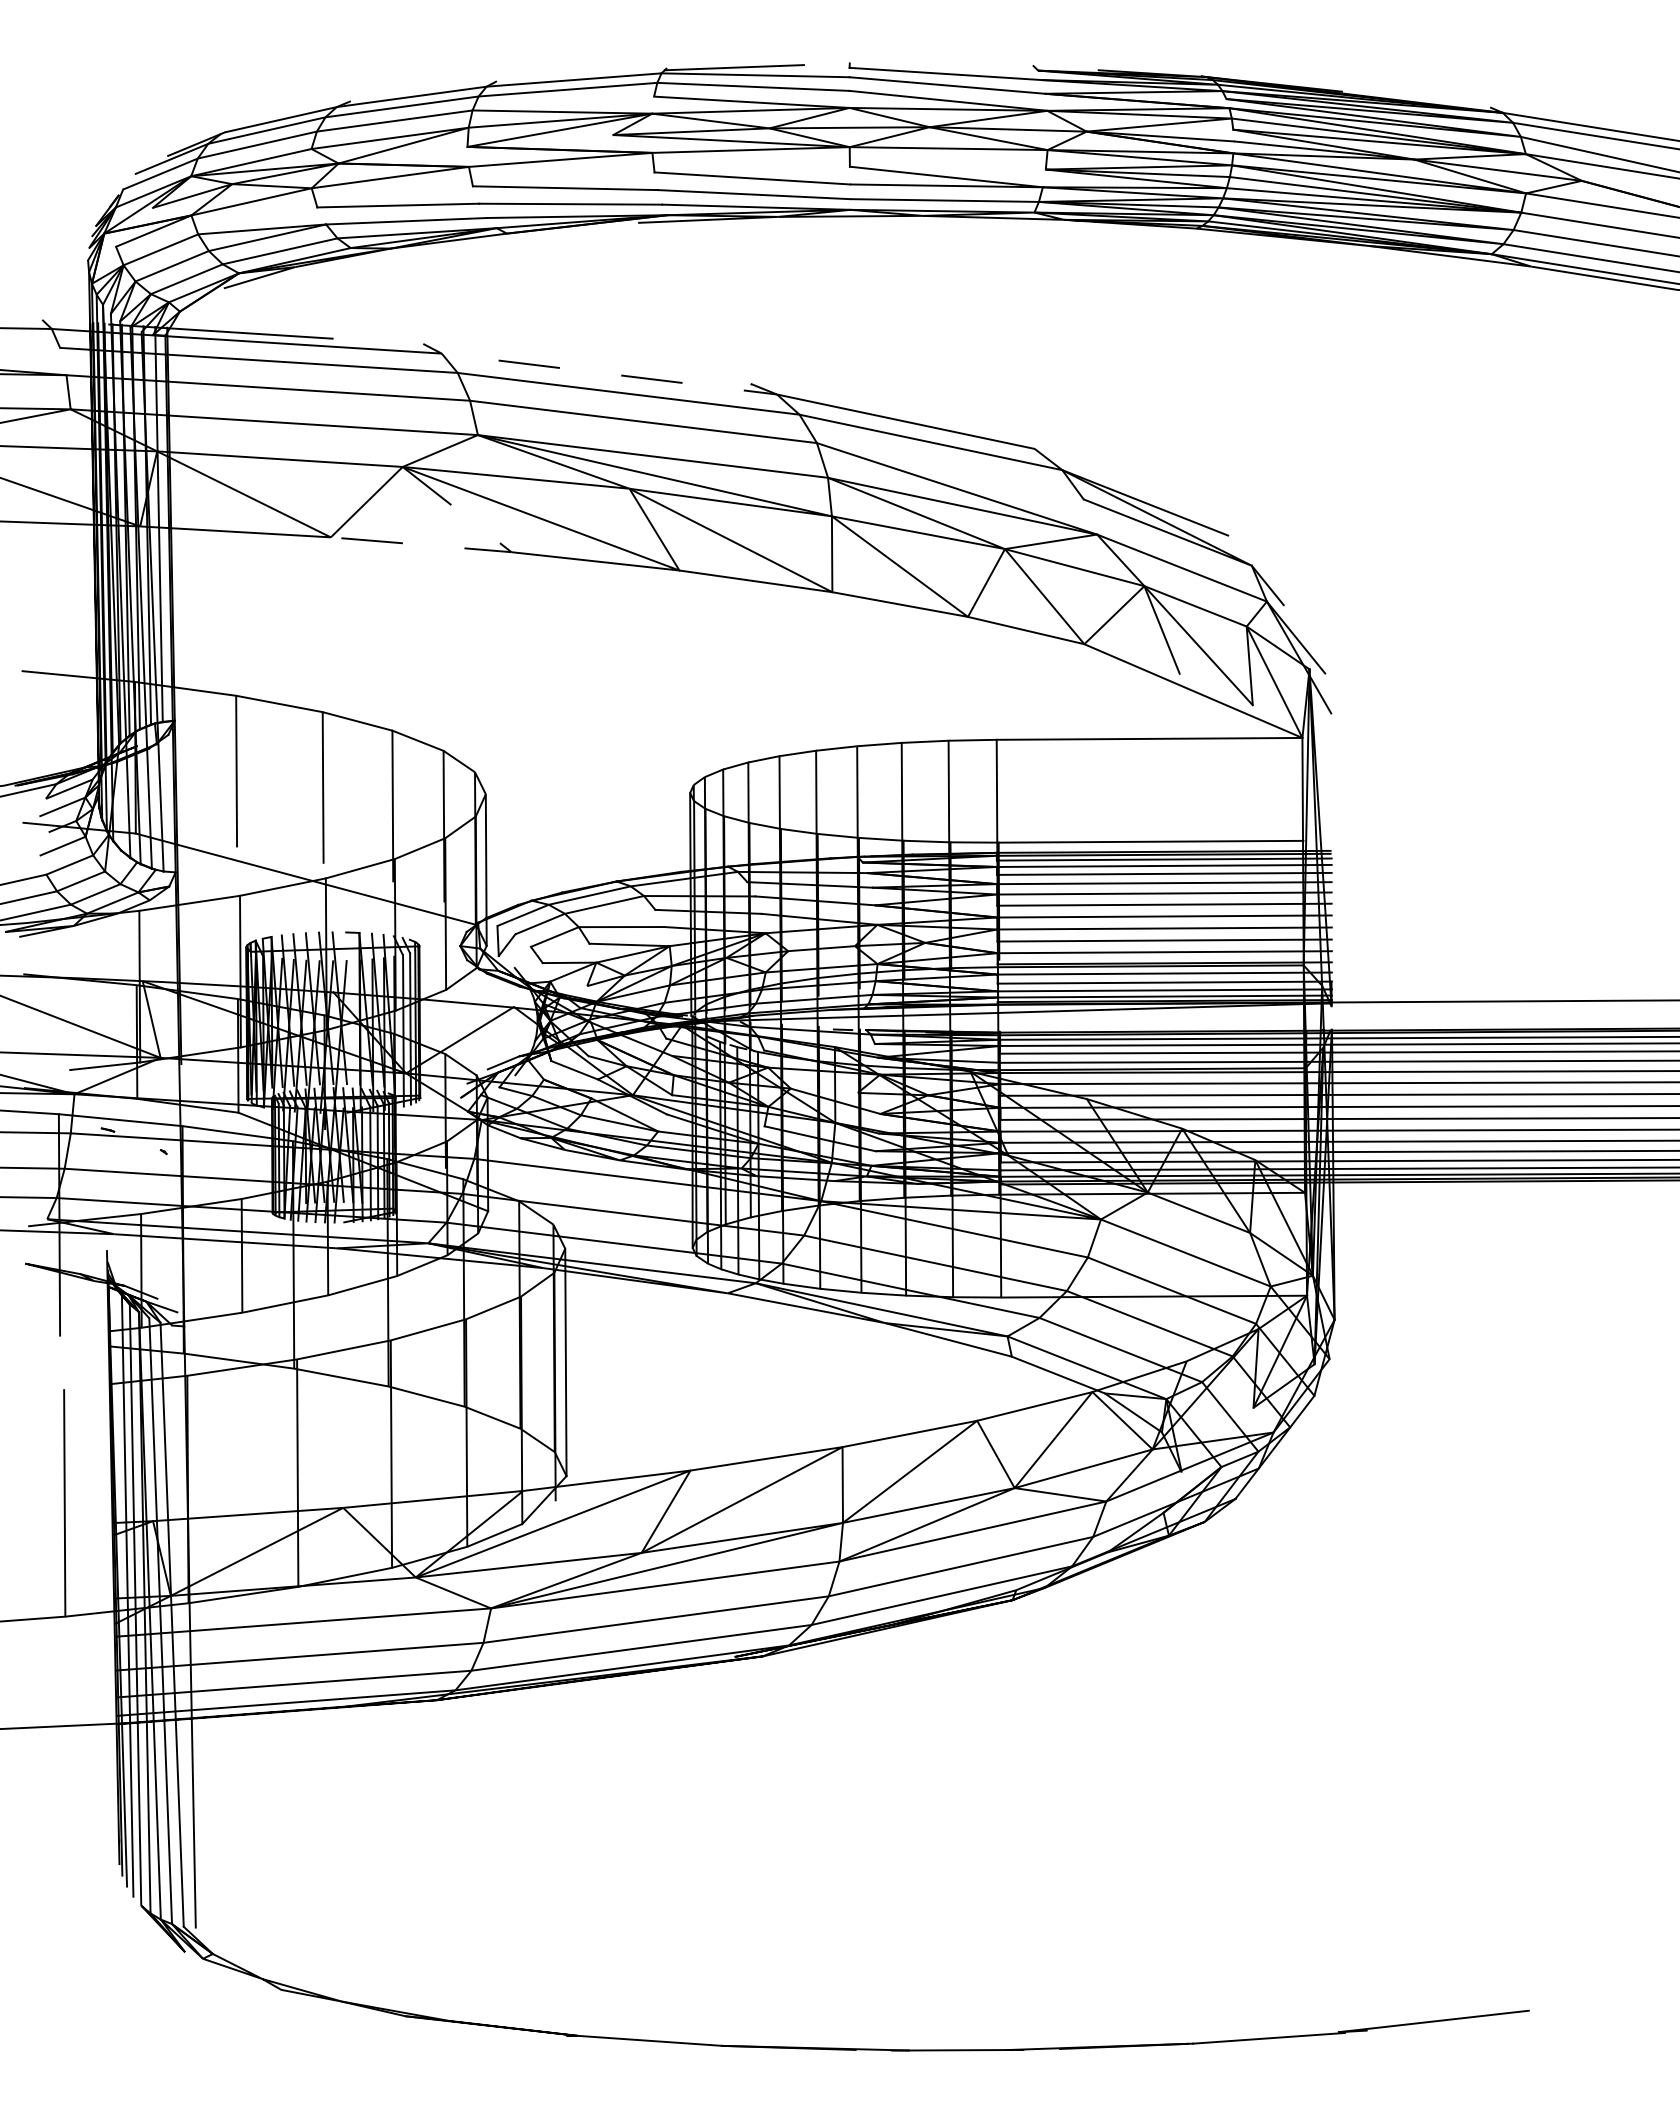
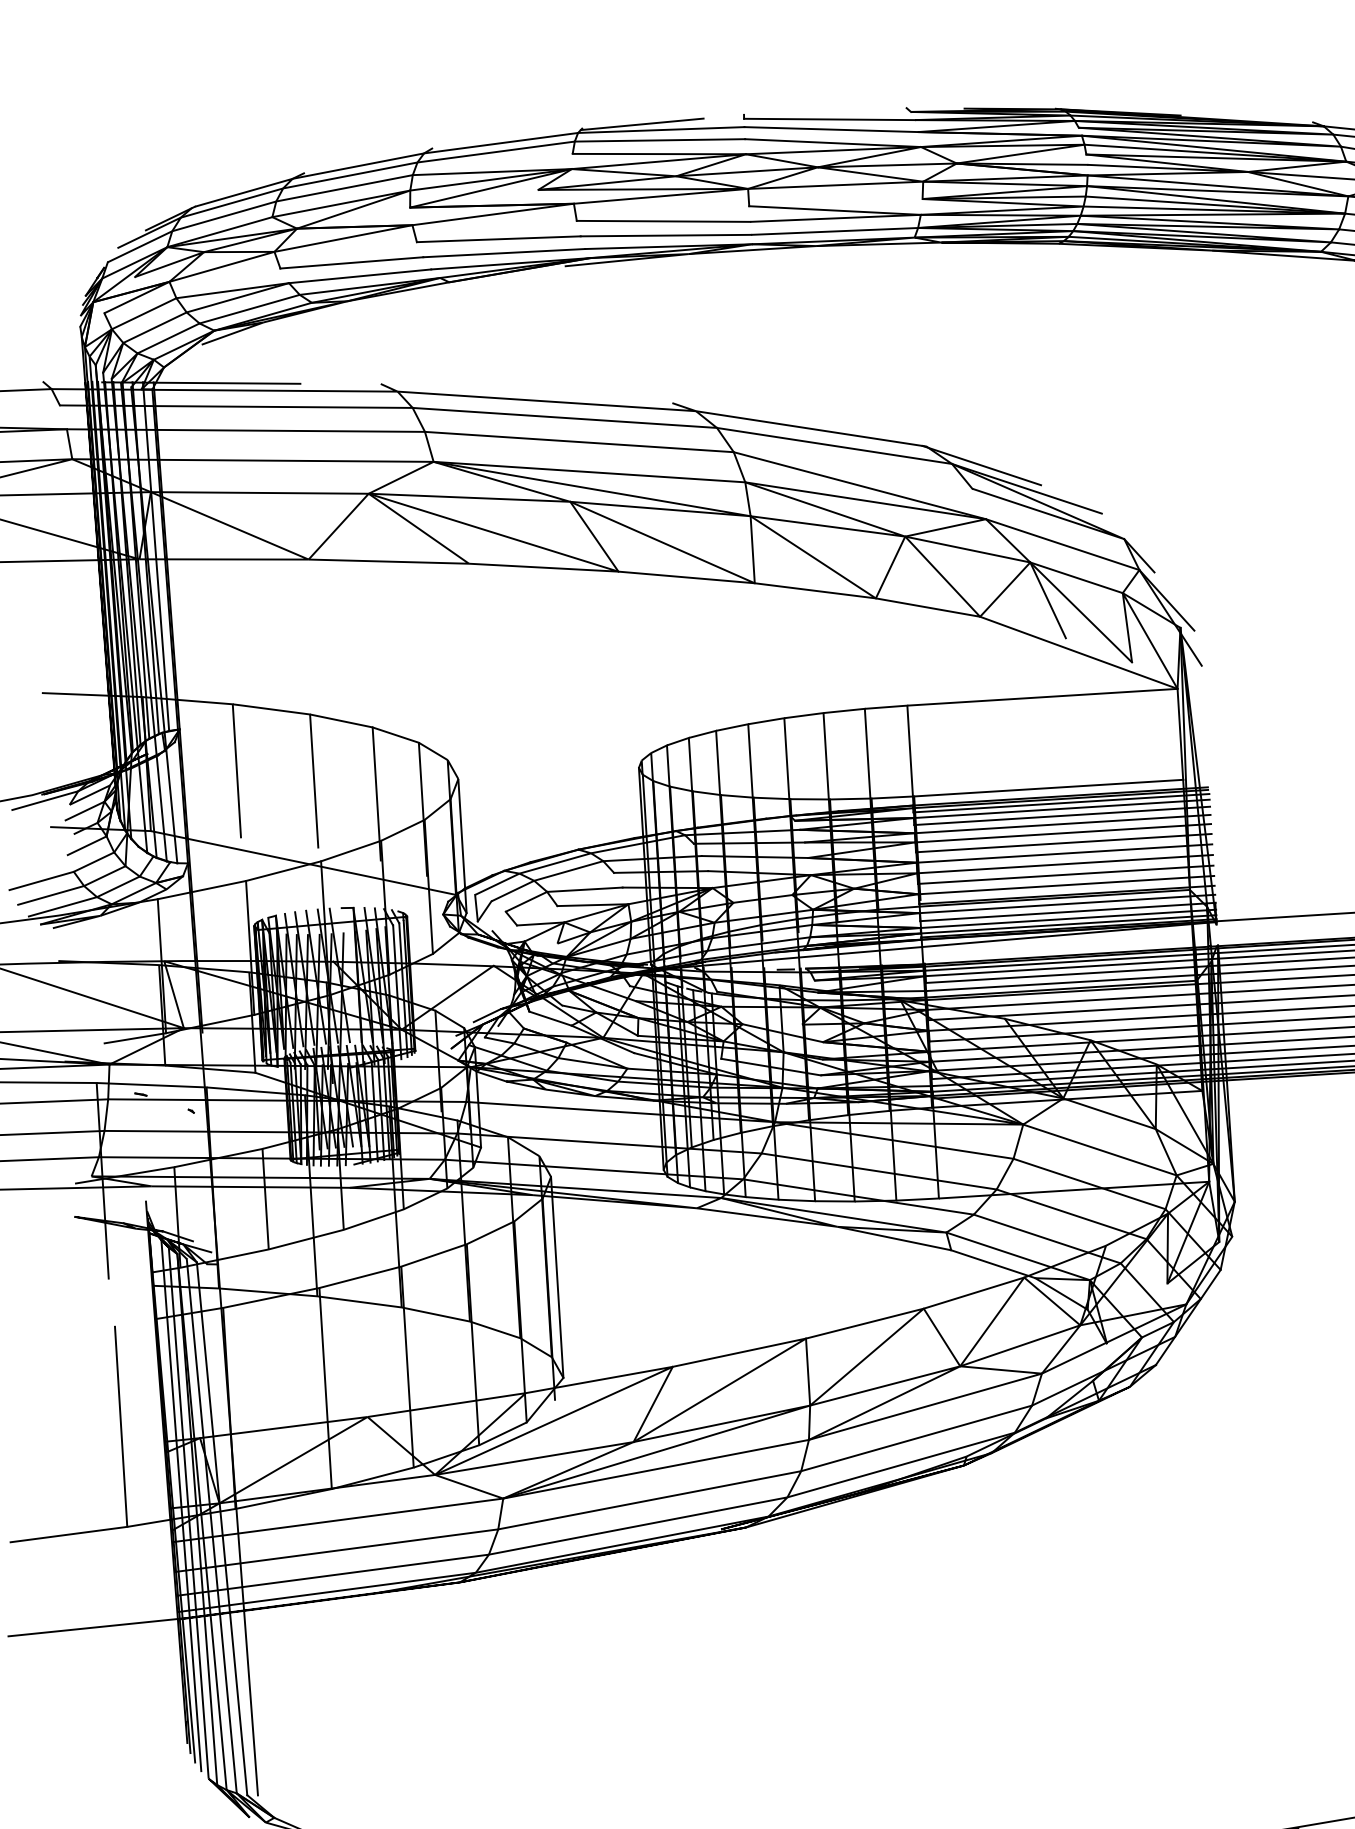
line: (624, 375) -> (560, 401), dashed -> solid
line: (1095, 473) -> (981, 465), added
line: (490, 550) -> (450, 563), dashed -> solid

